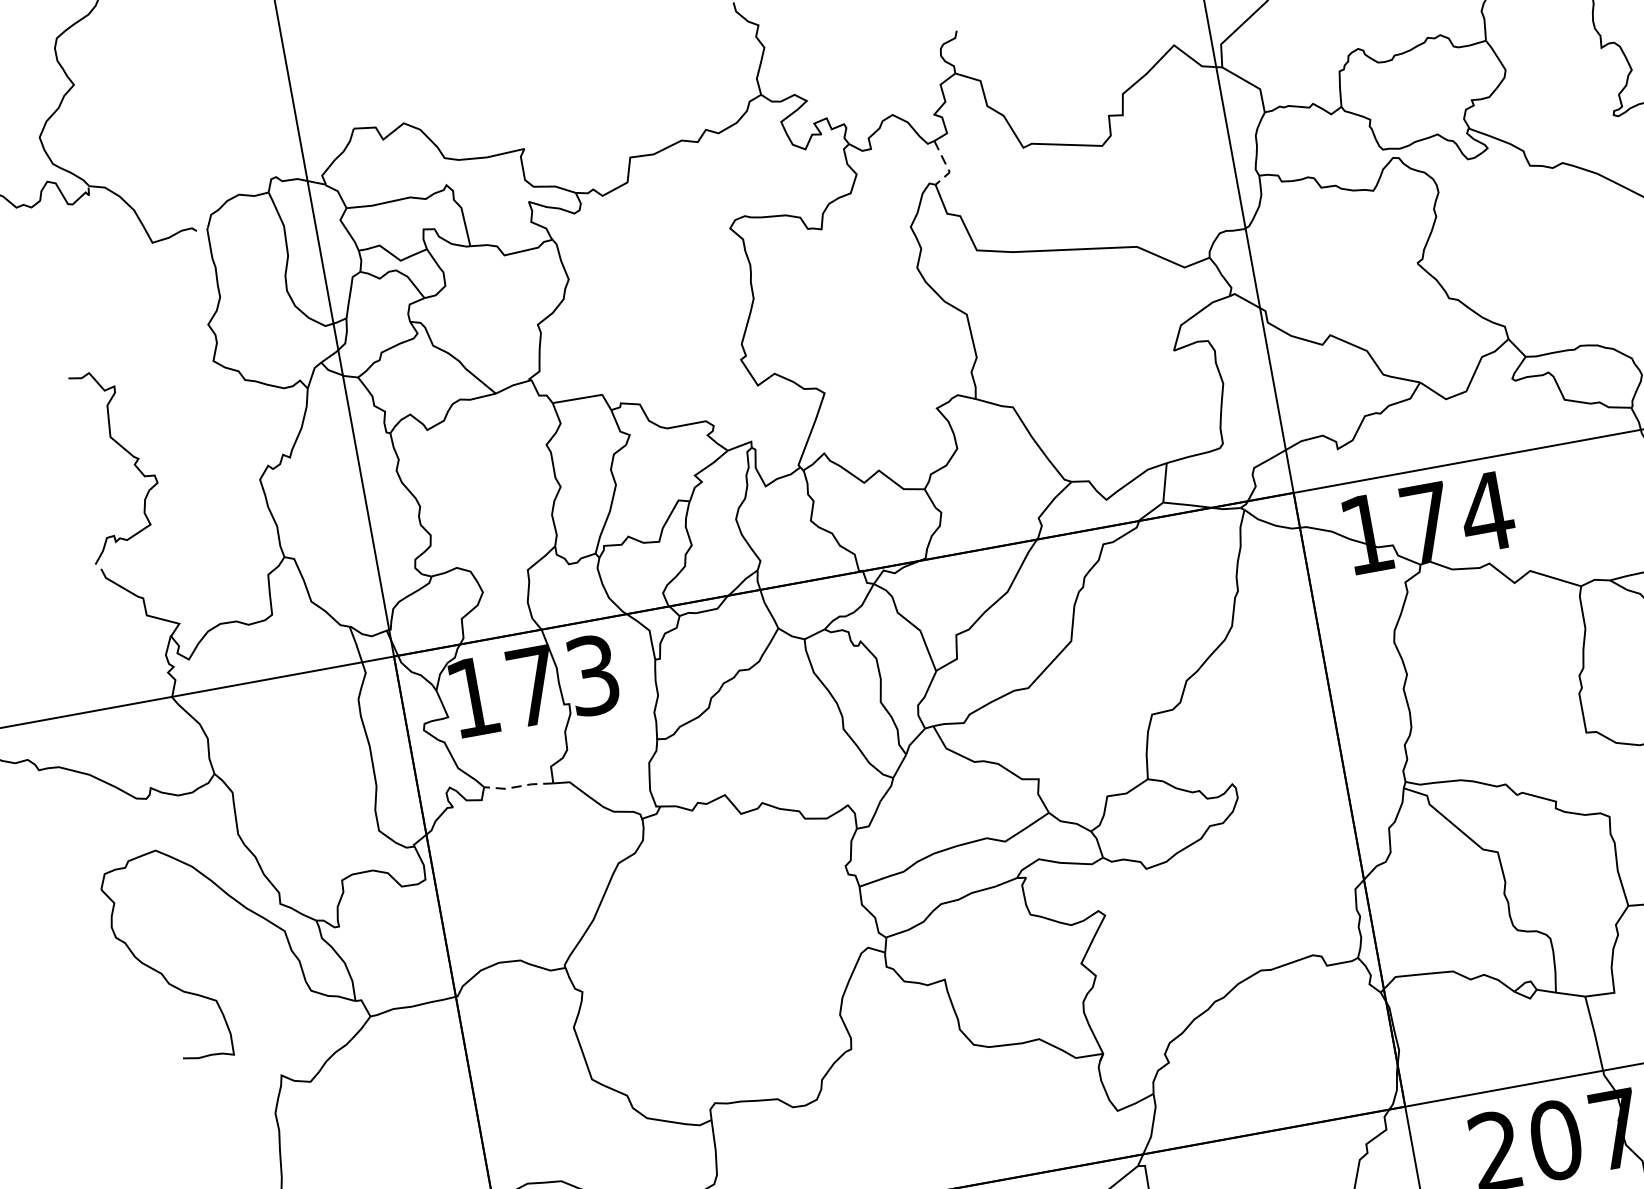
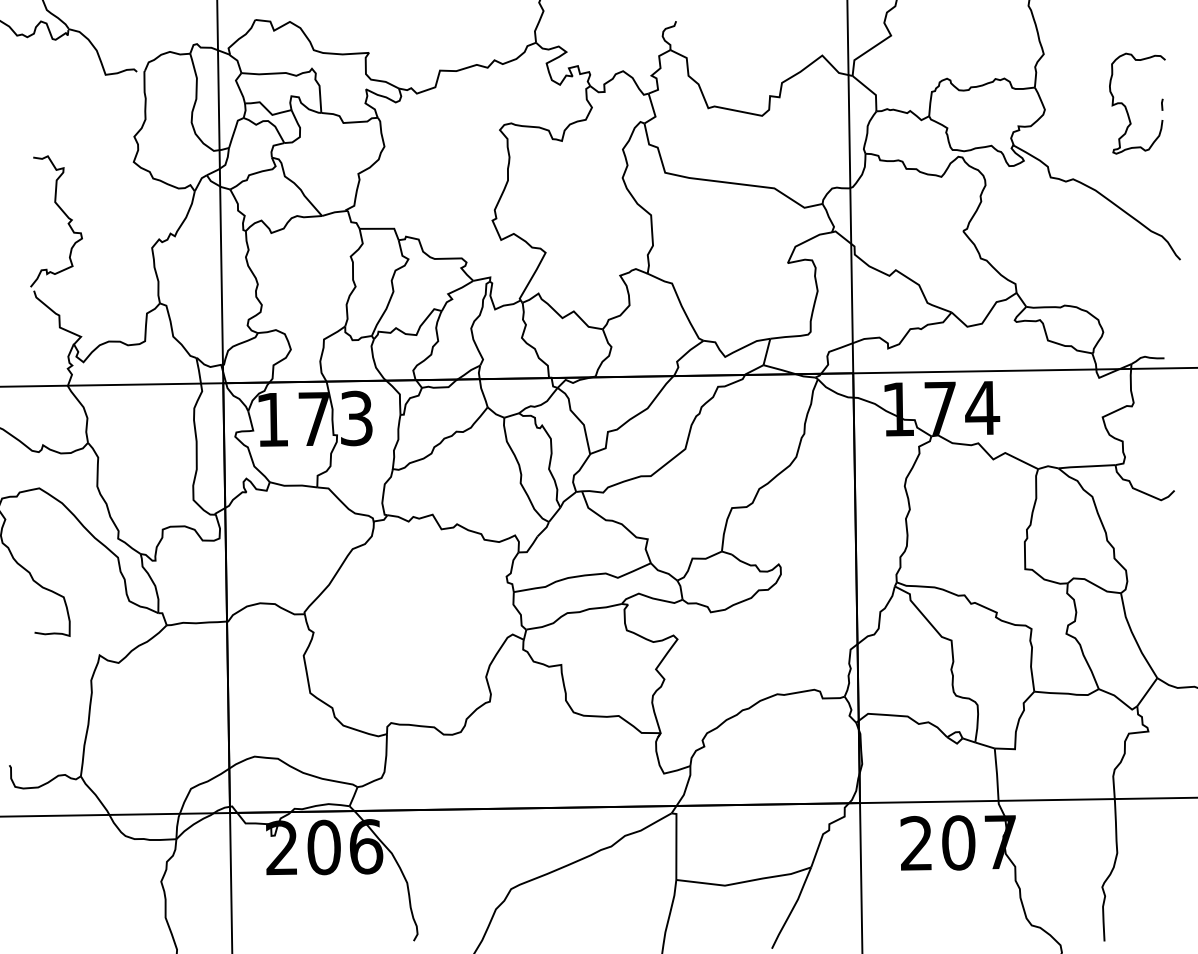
line: (947, 166) -> (654, 112), dashed -> solid
line: (518, 786) -> (293, 485), dashed -> solid

